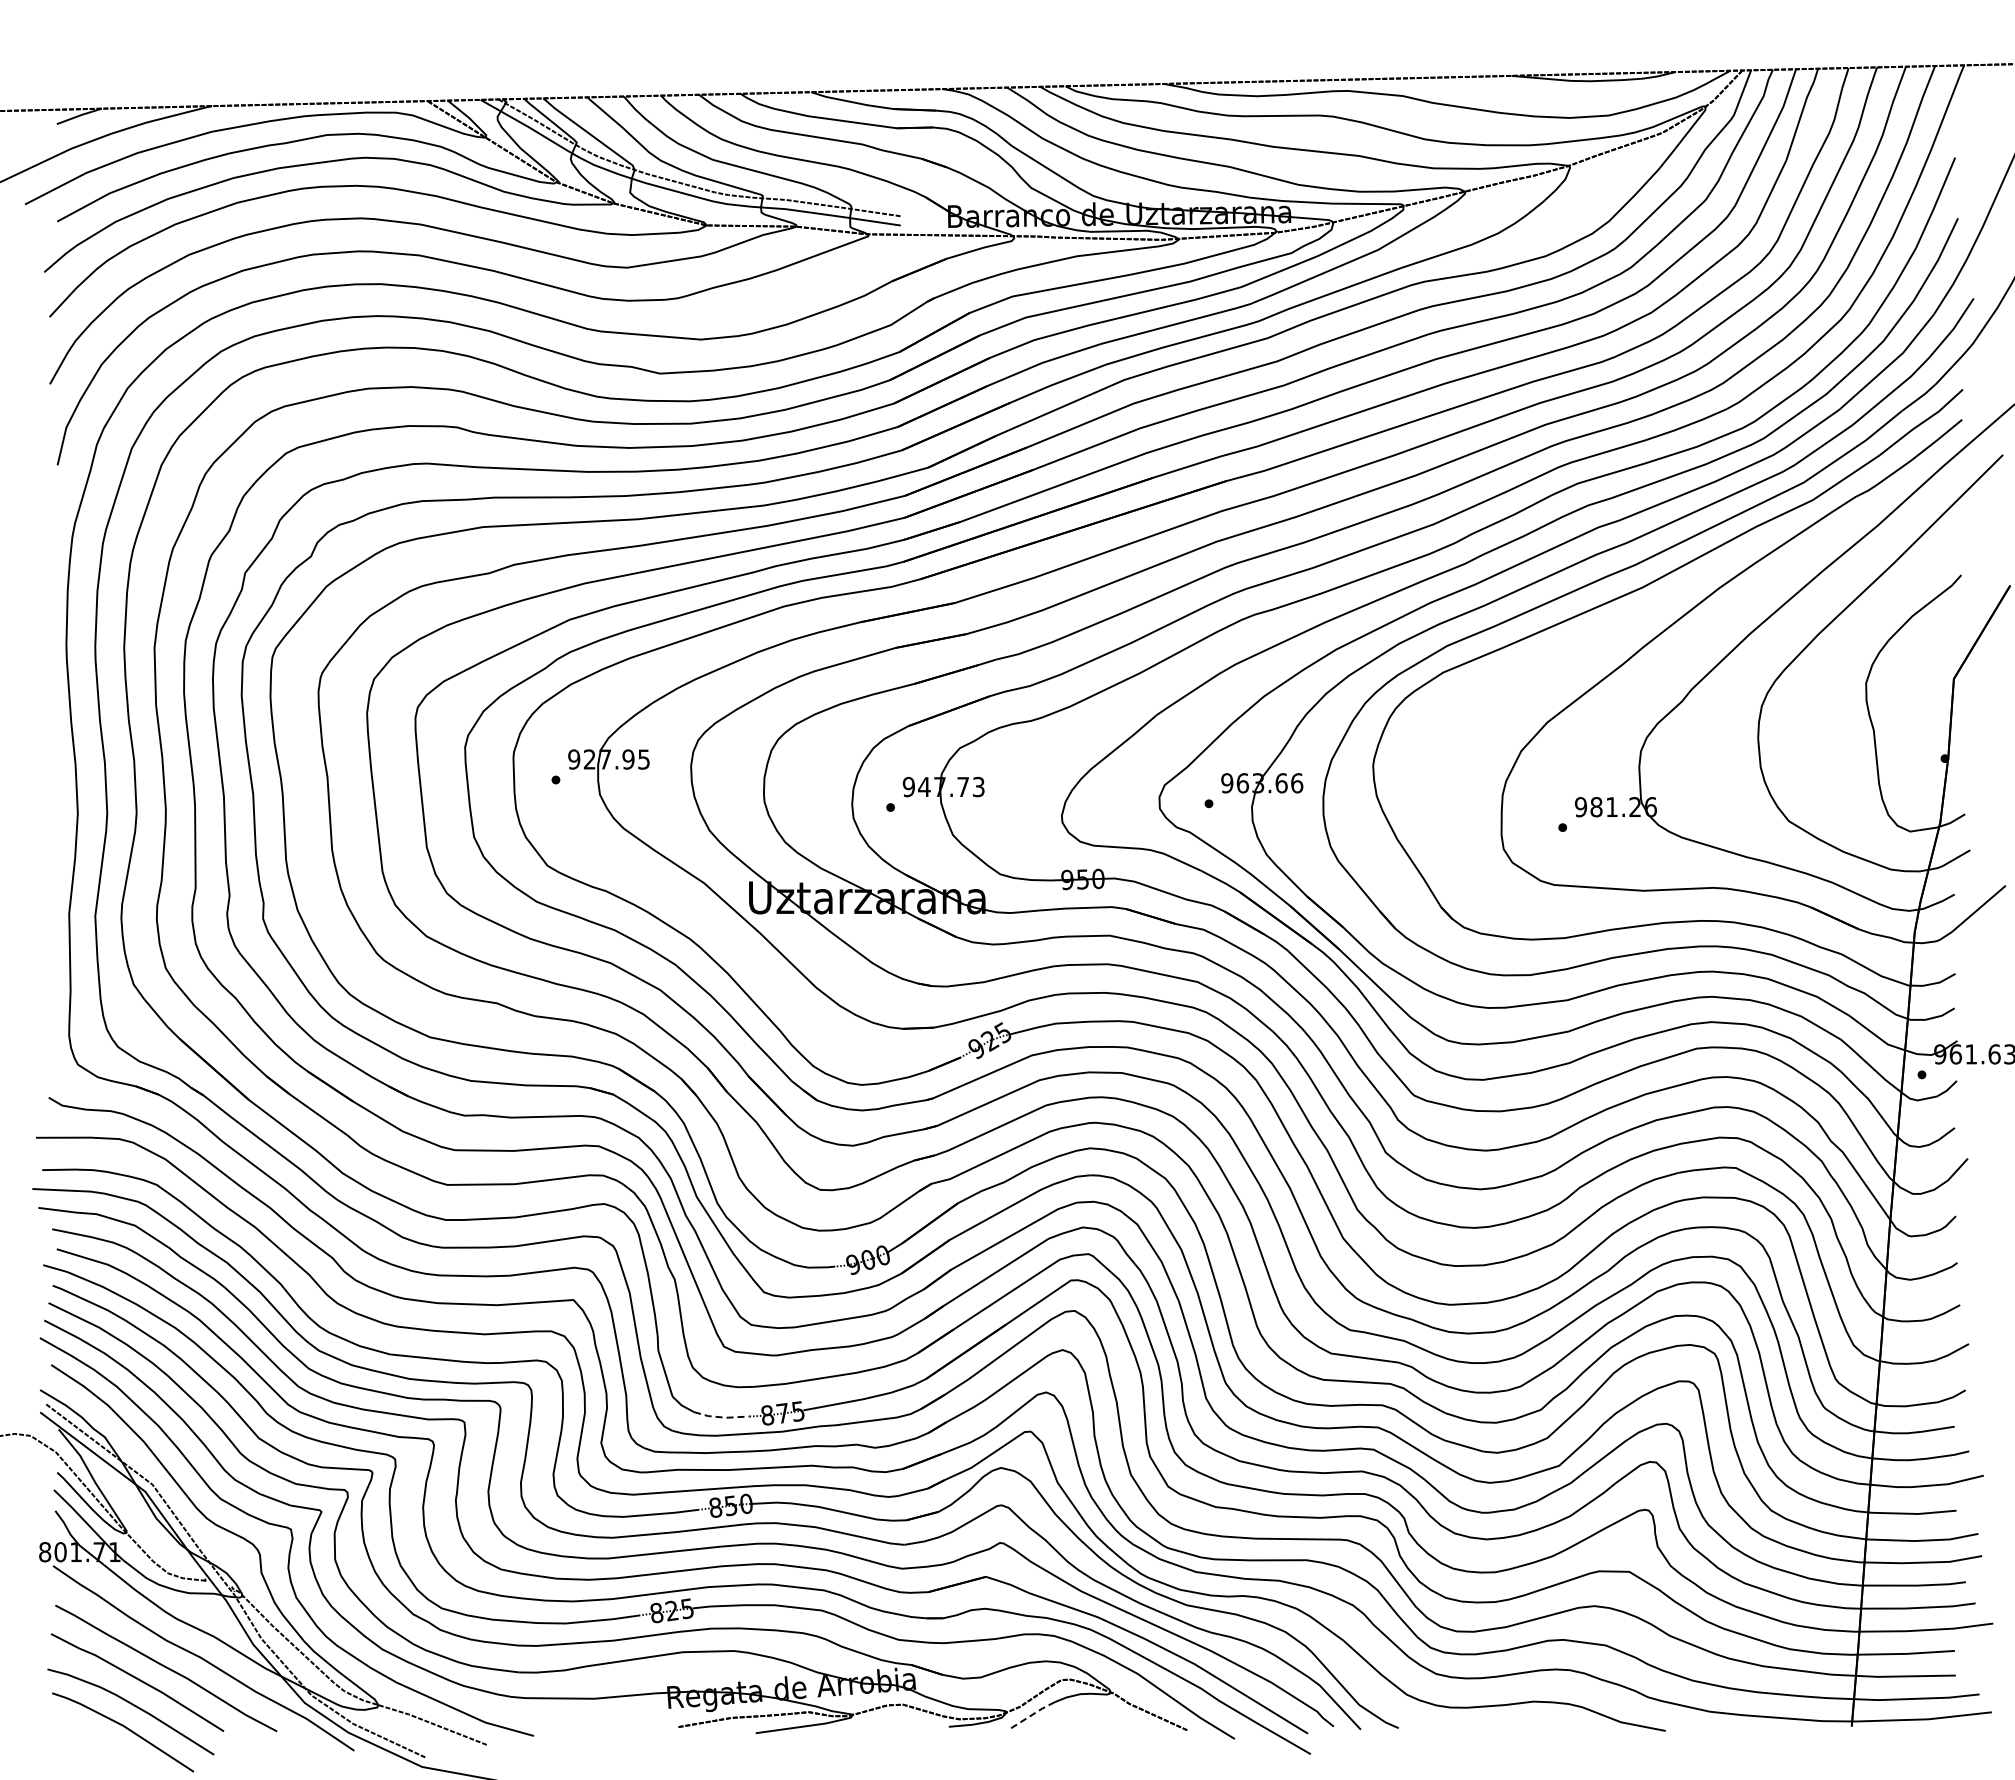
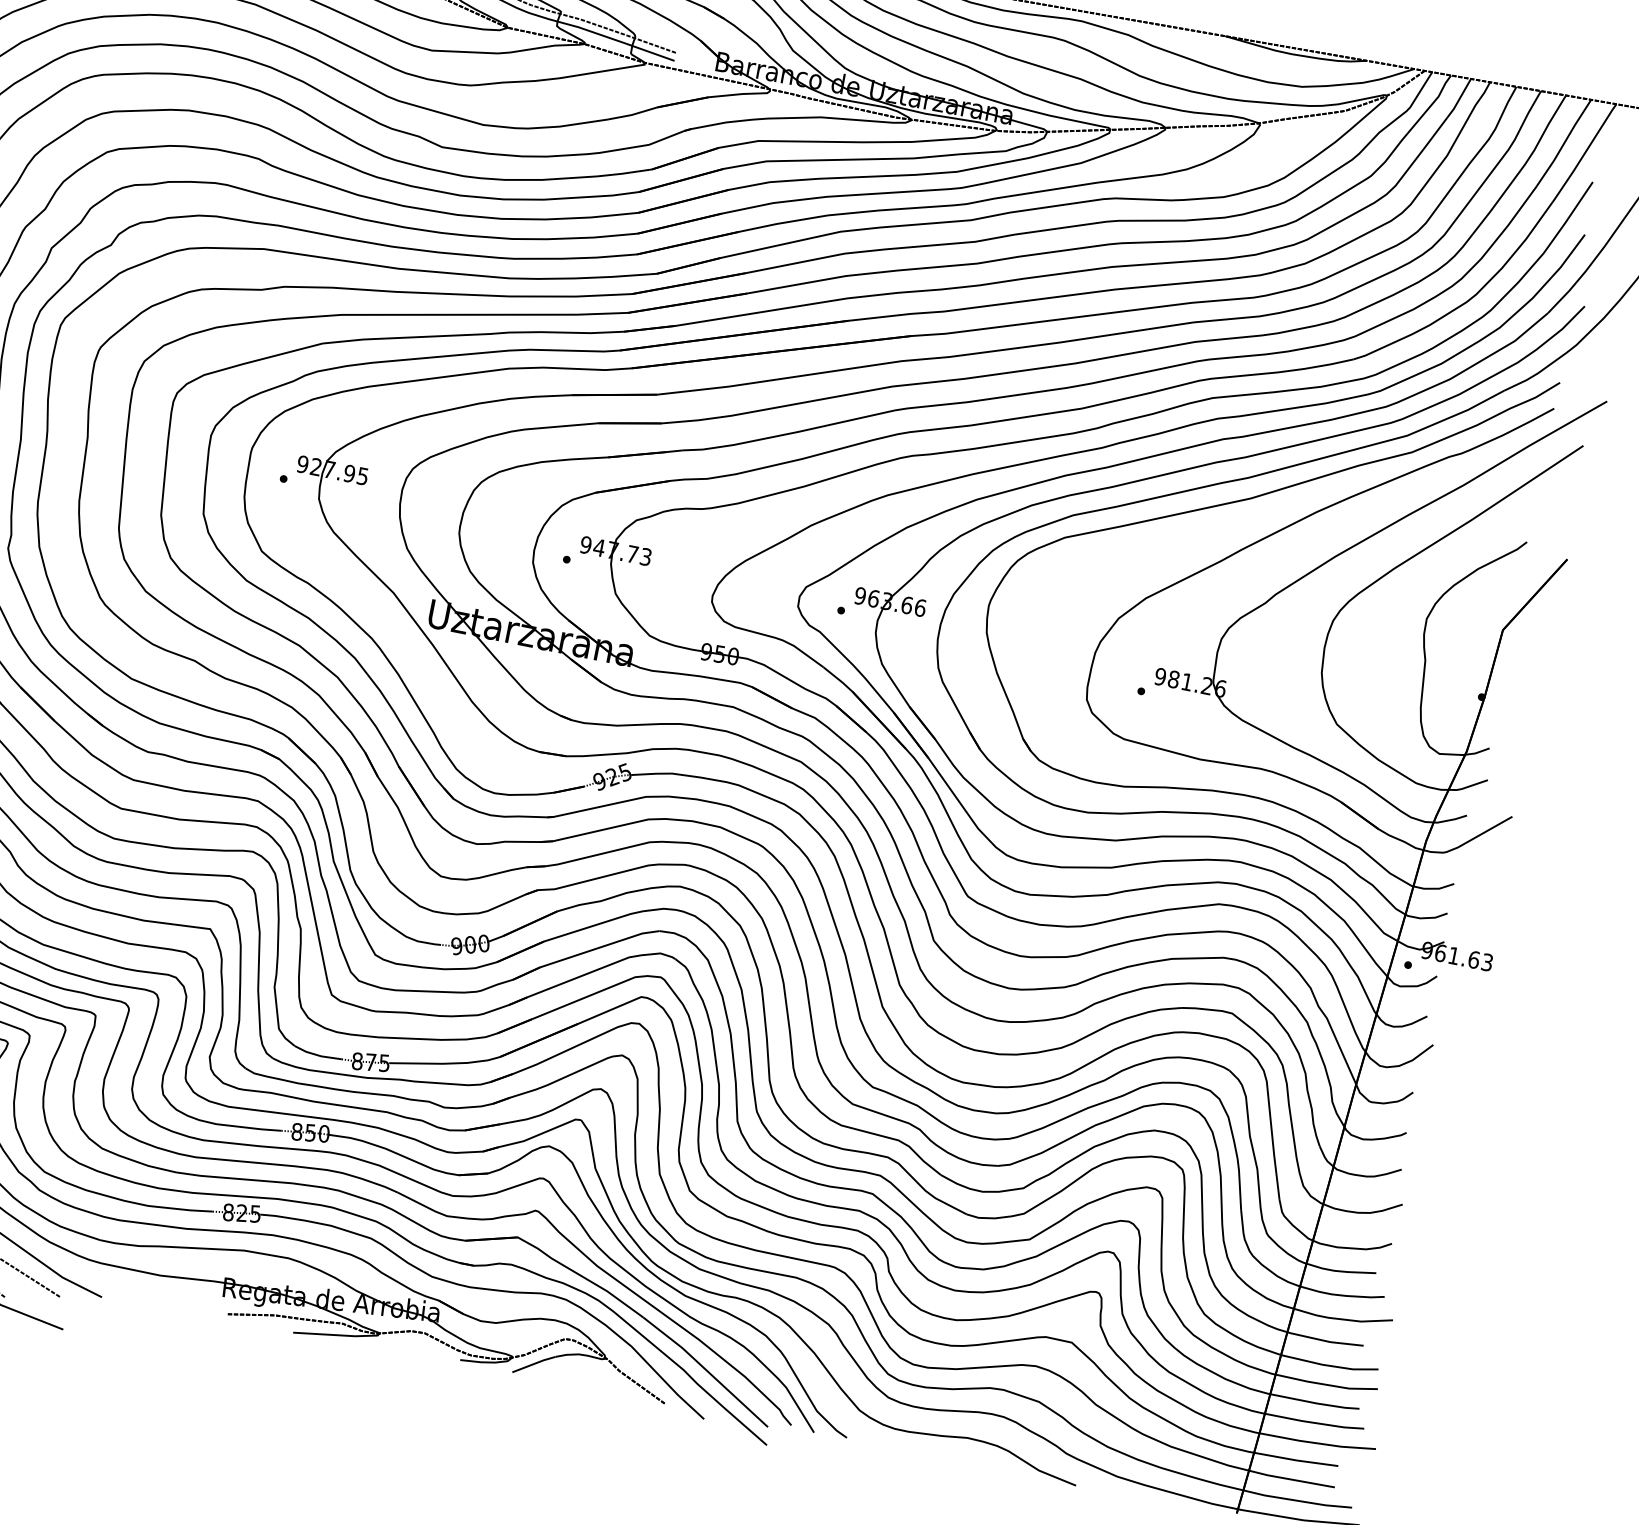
line: (722, 1417) -> (318, 1055), dashed -> solid
line: (1032, 1714) -> (534, 1363), dashed -> solid

